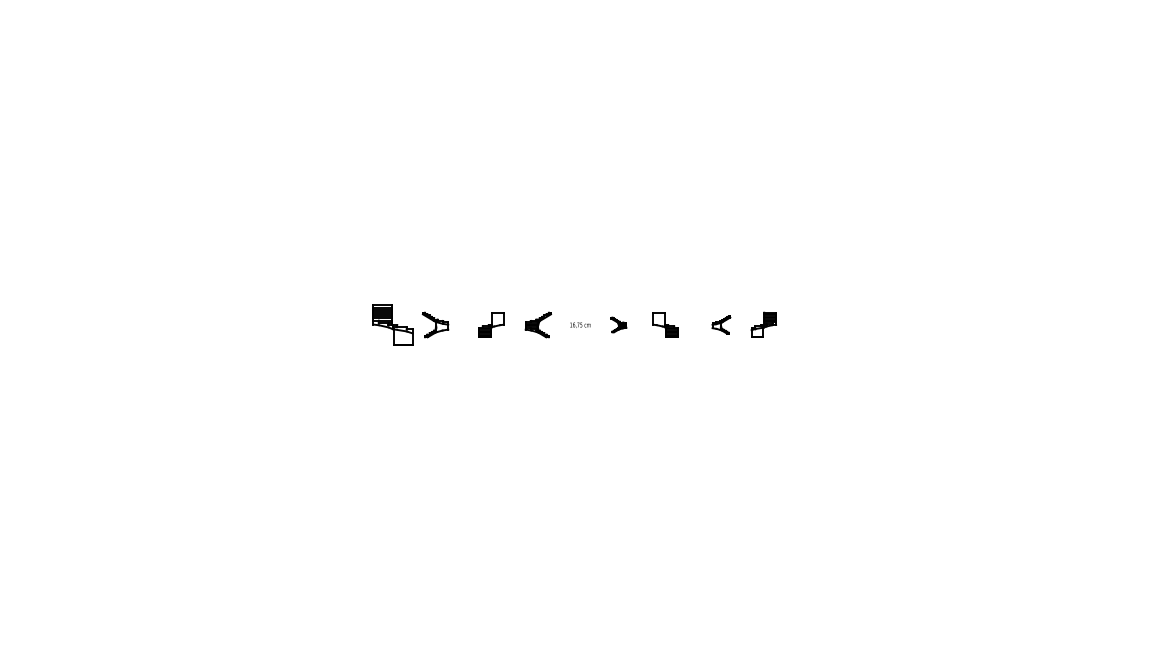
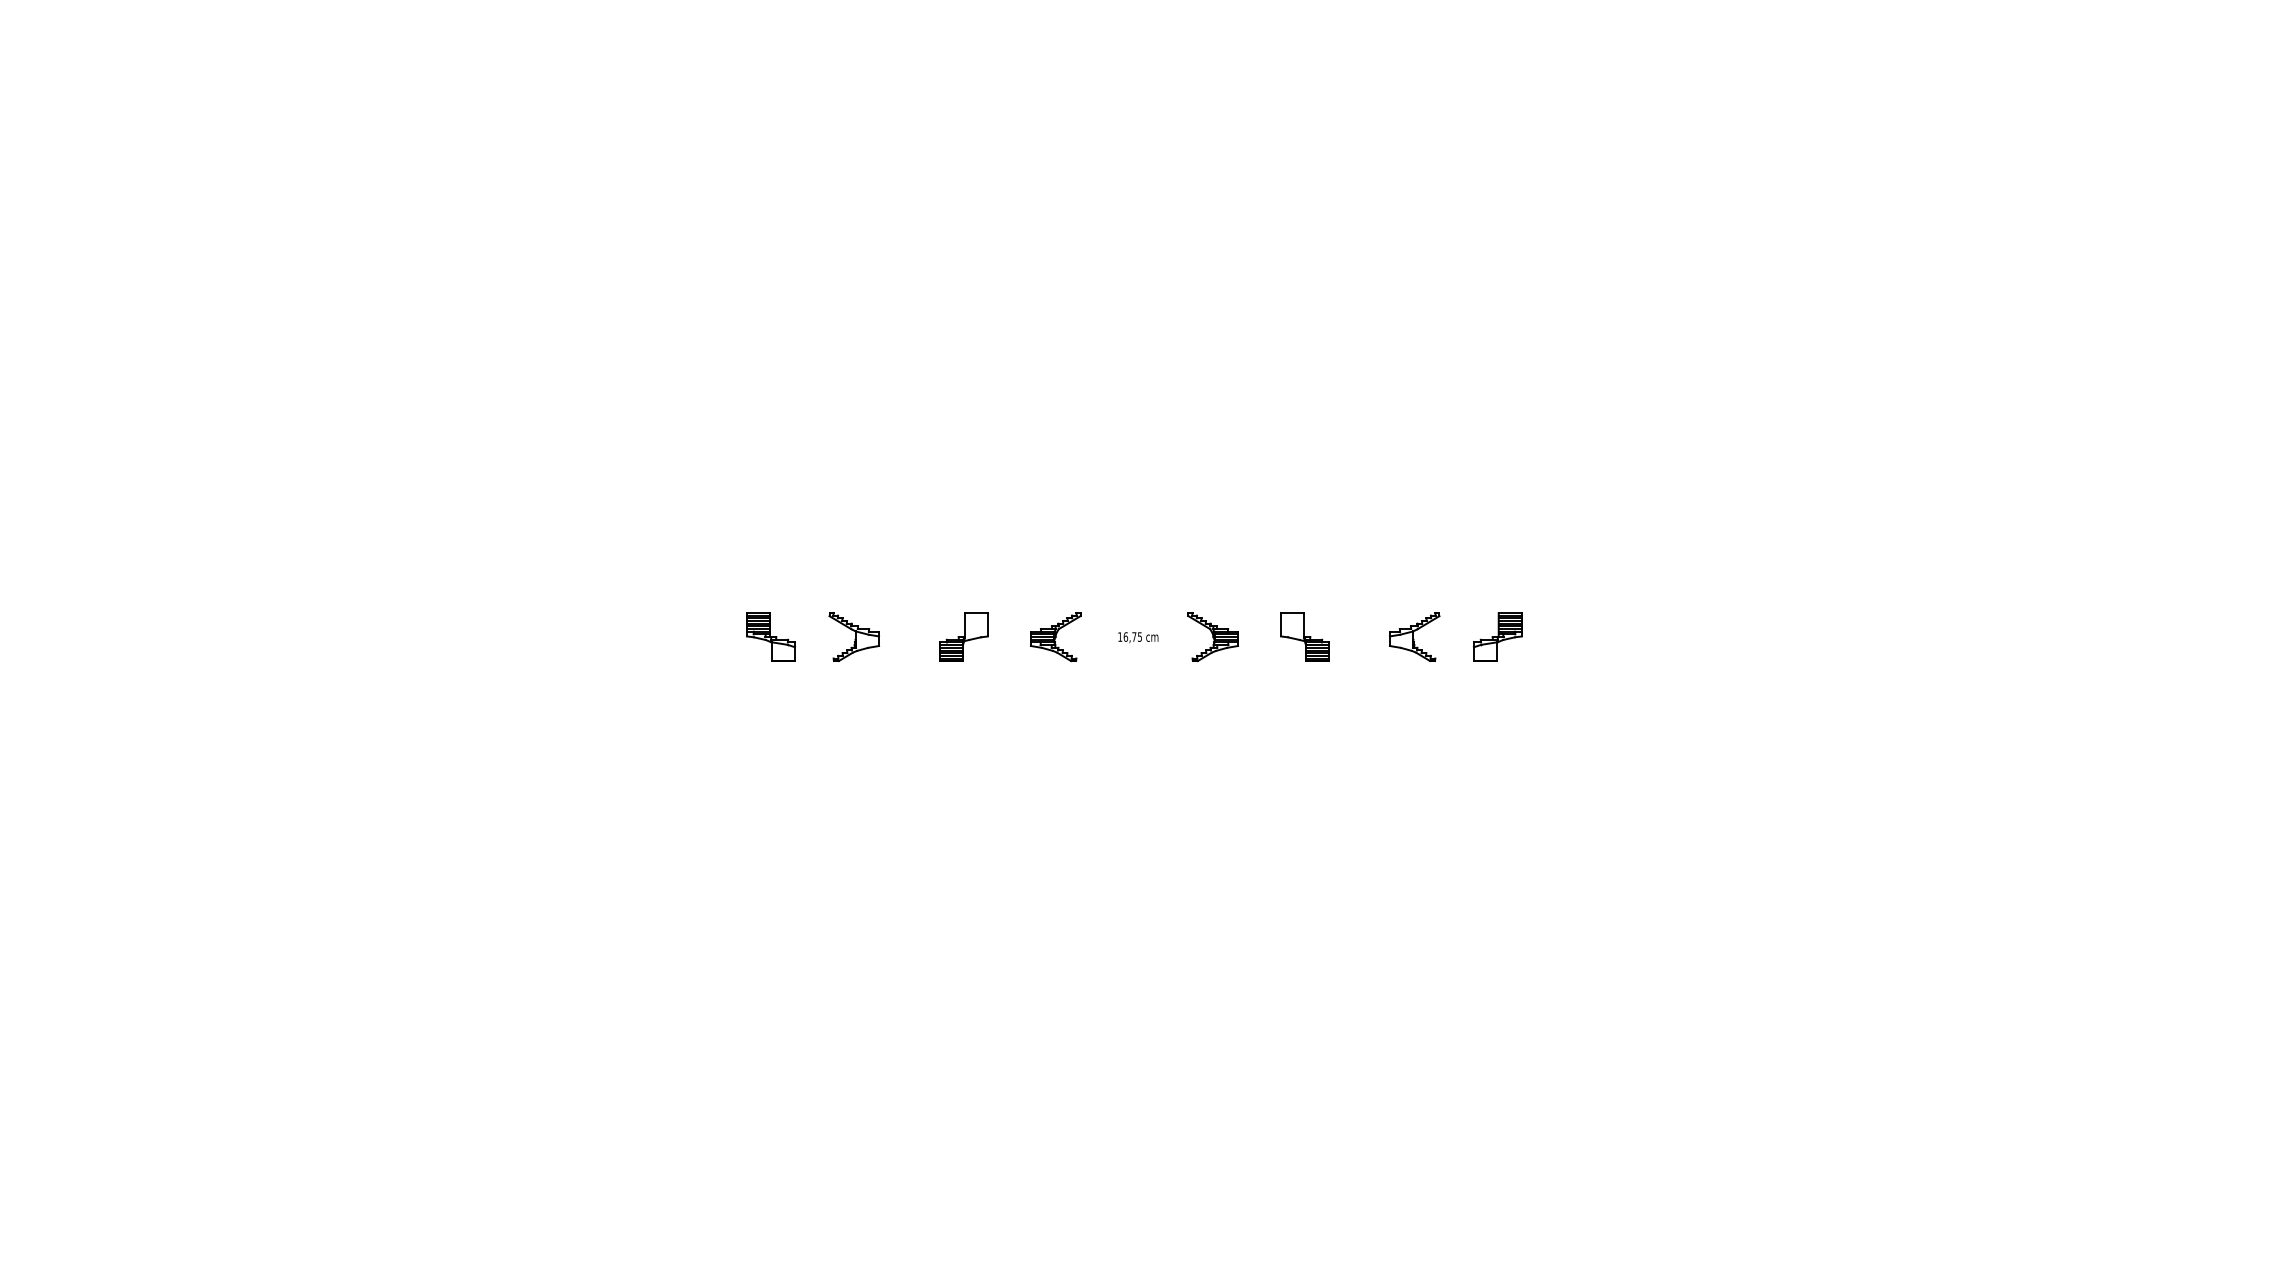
part: (393, 324) -> (771, 636), size x0.62
part: (618, 324) -> (1212, 636), size x1.67
part: (721, 324) -> (1414, 636), size x1.43

